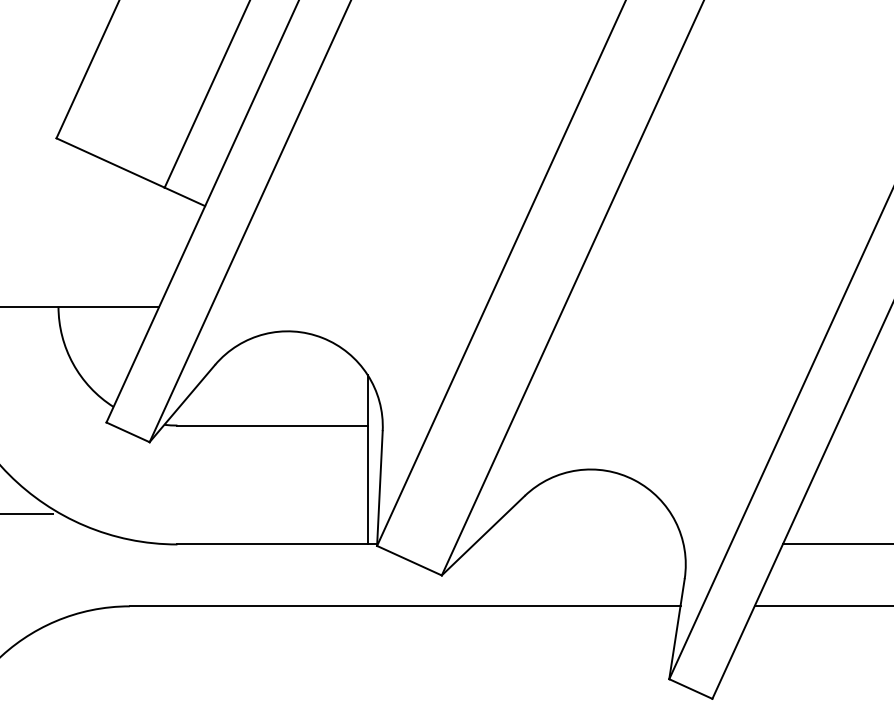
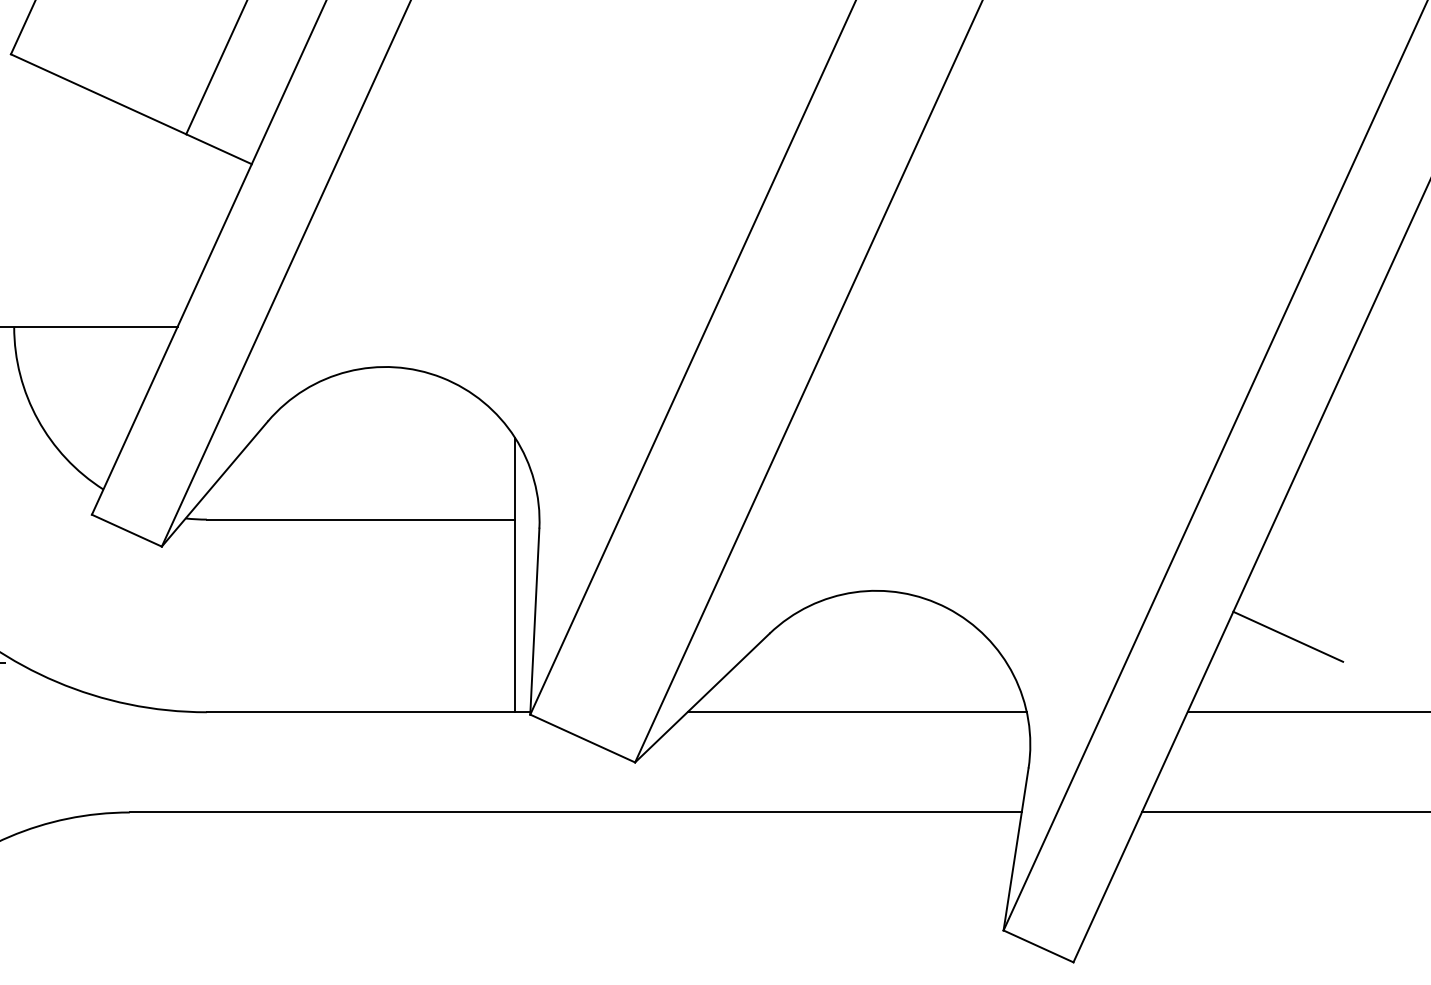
line: (844, 497) -> (1287, 636), added
line: (578, 544) -> (856, 712), added

